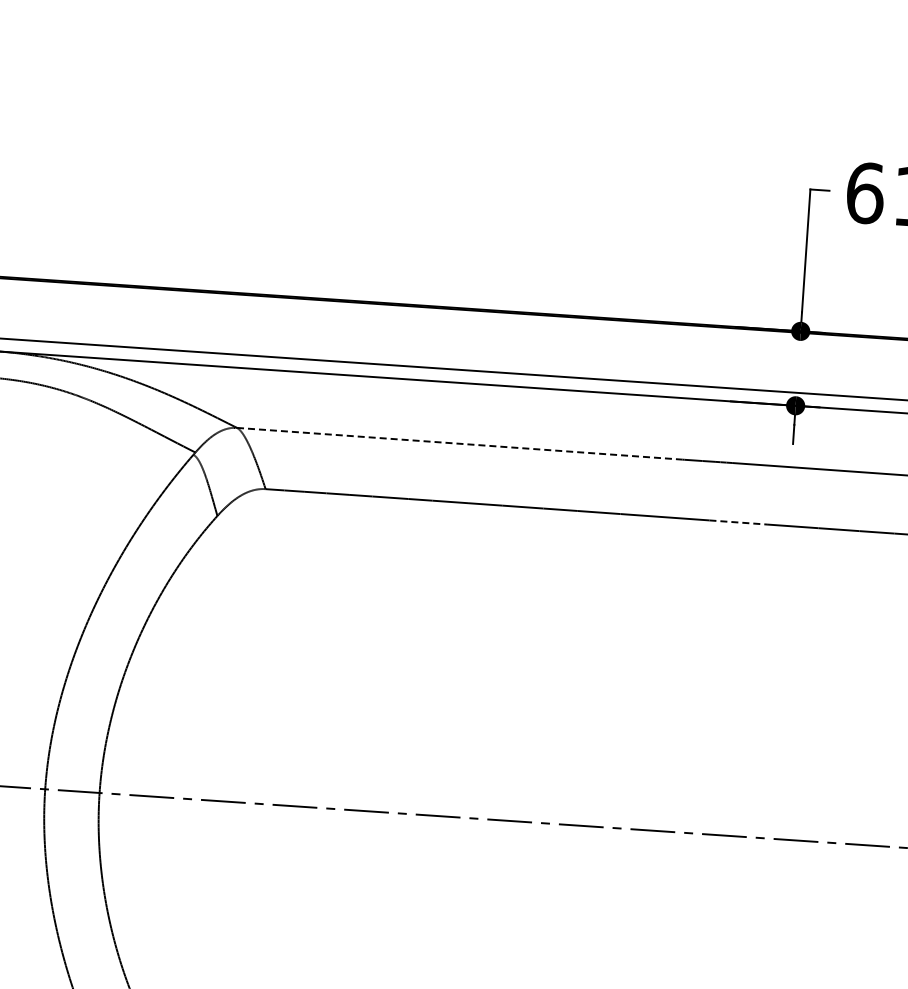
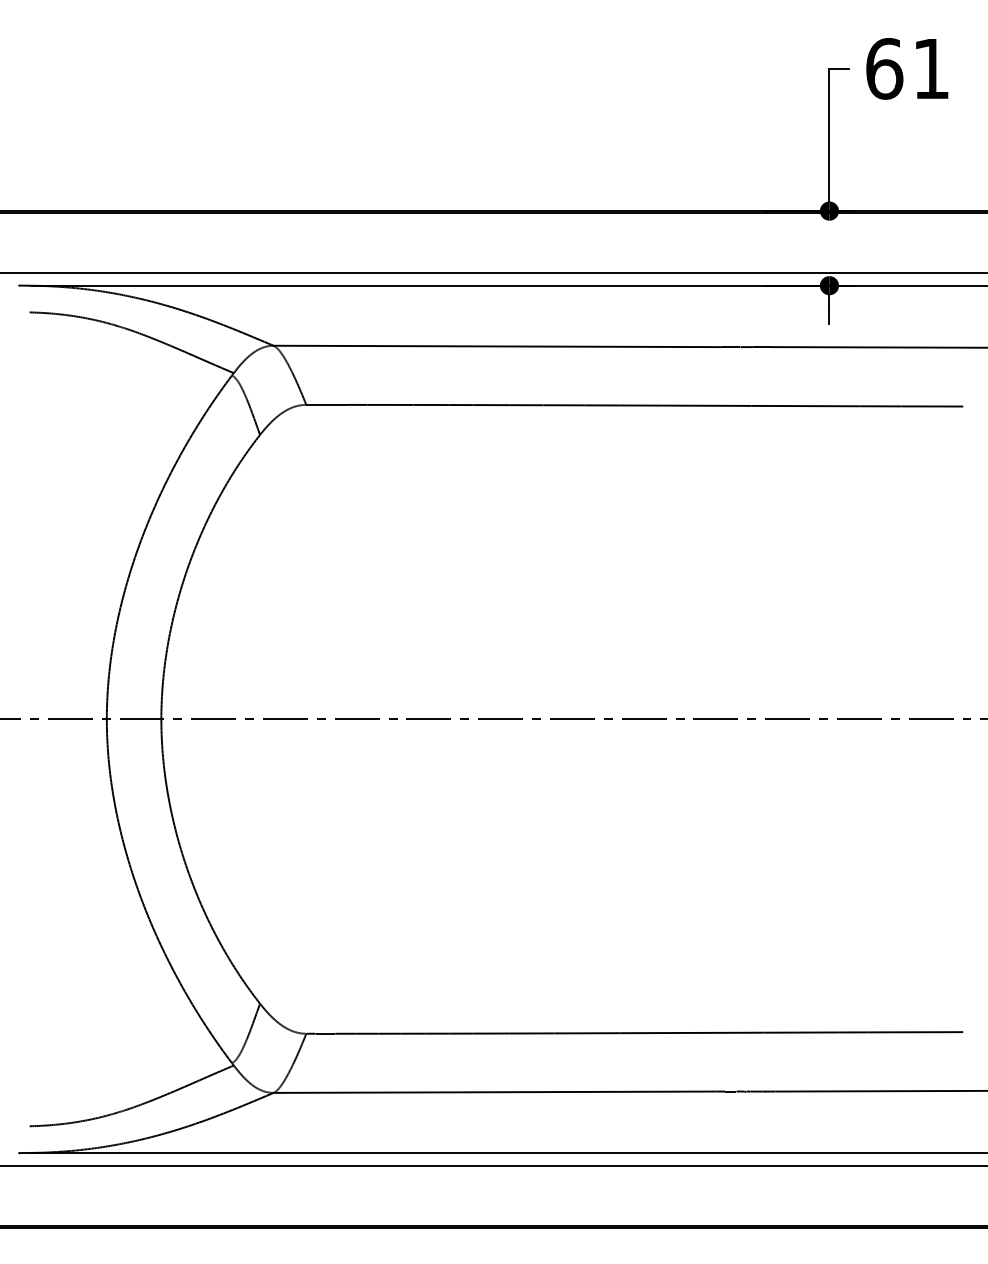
line: (460, 443) -> (497, 346), dashed -> solid
line: (738, 522) -> (780, 406), dashed -> solid

